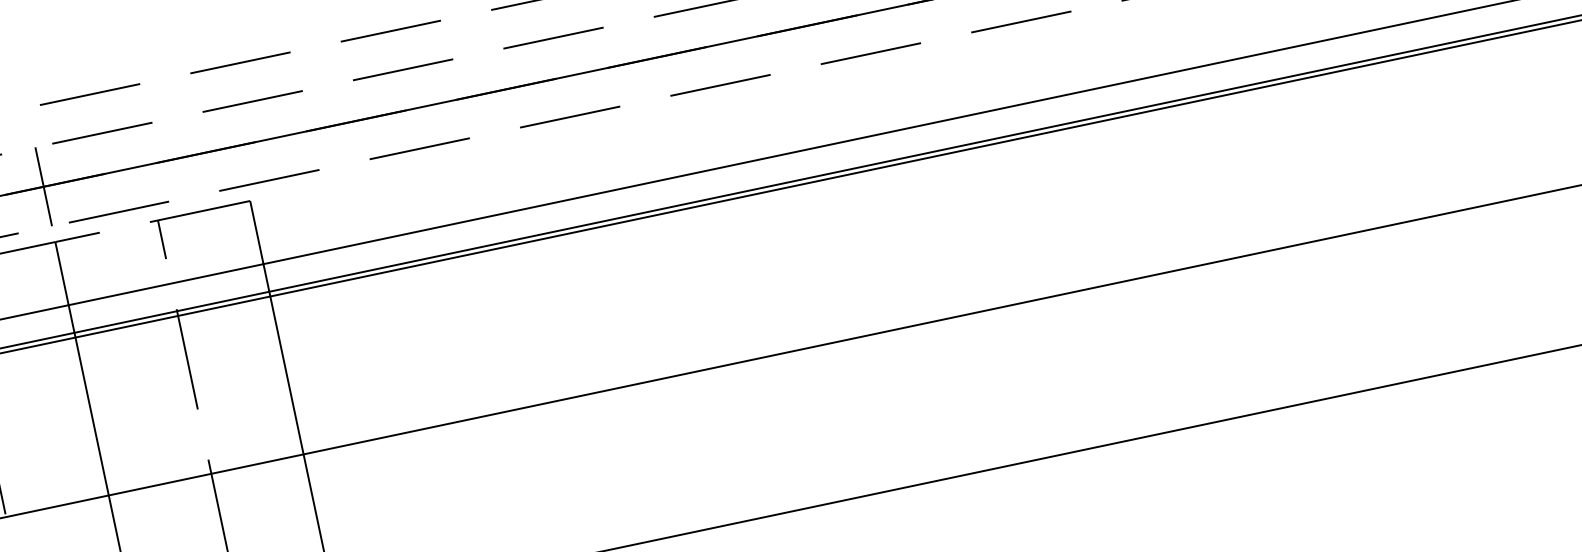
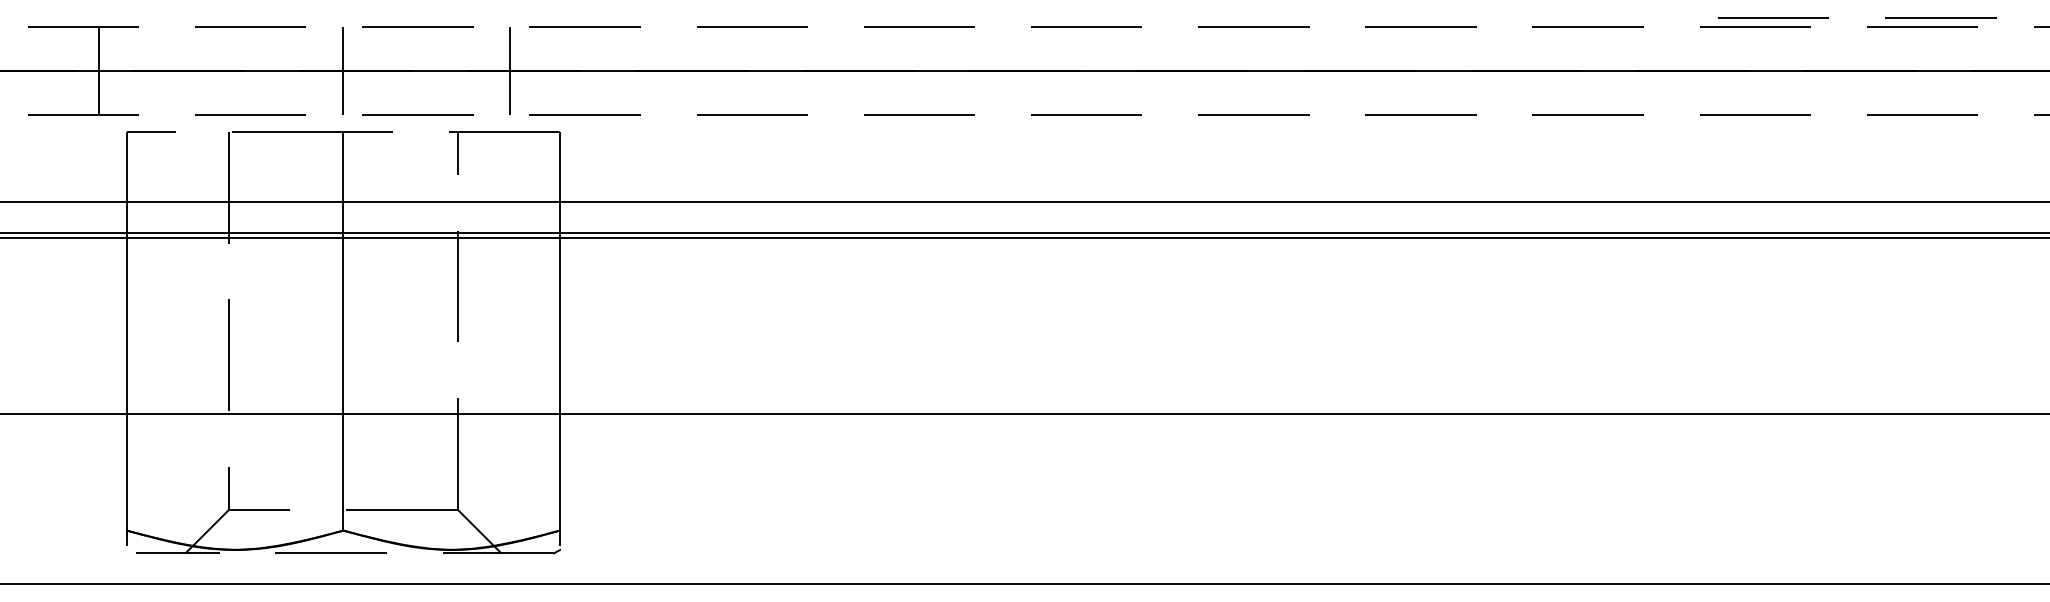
line: (193, 154) -> (510, 70), added

